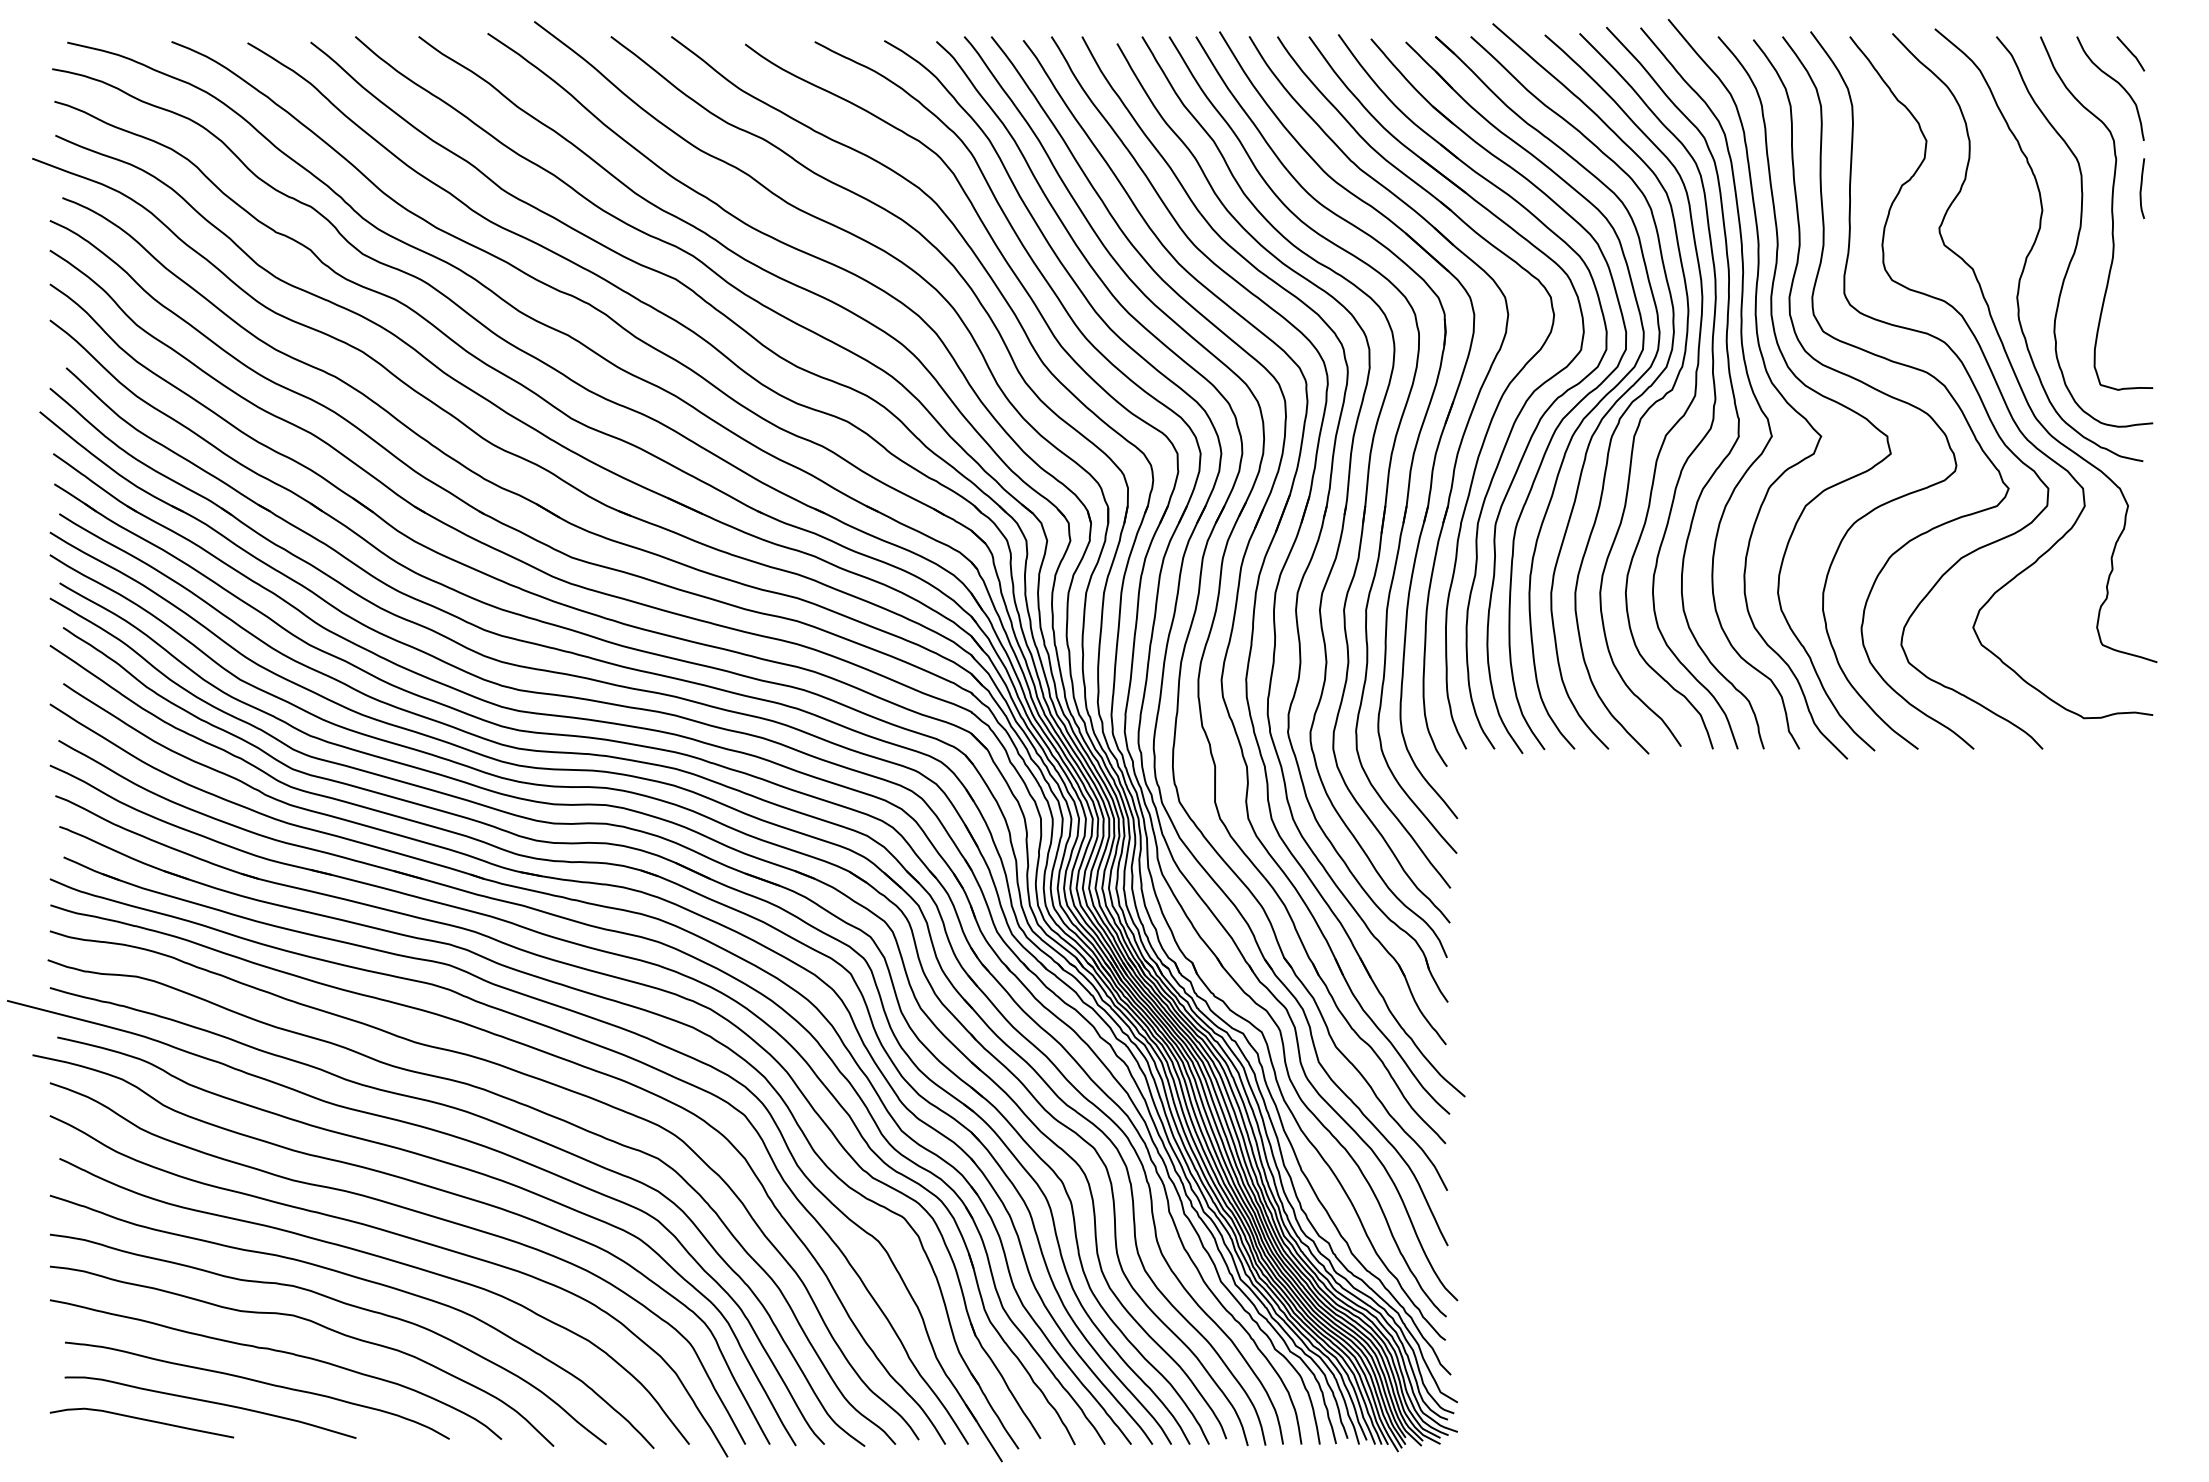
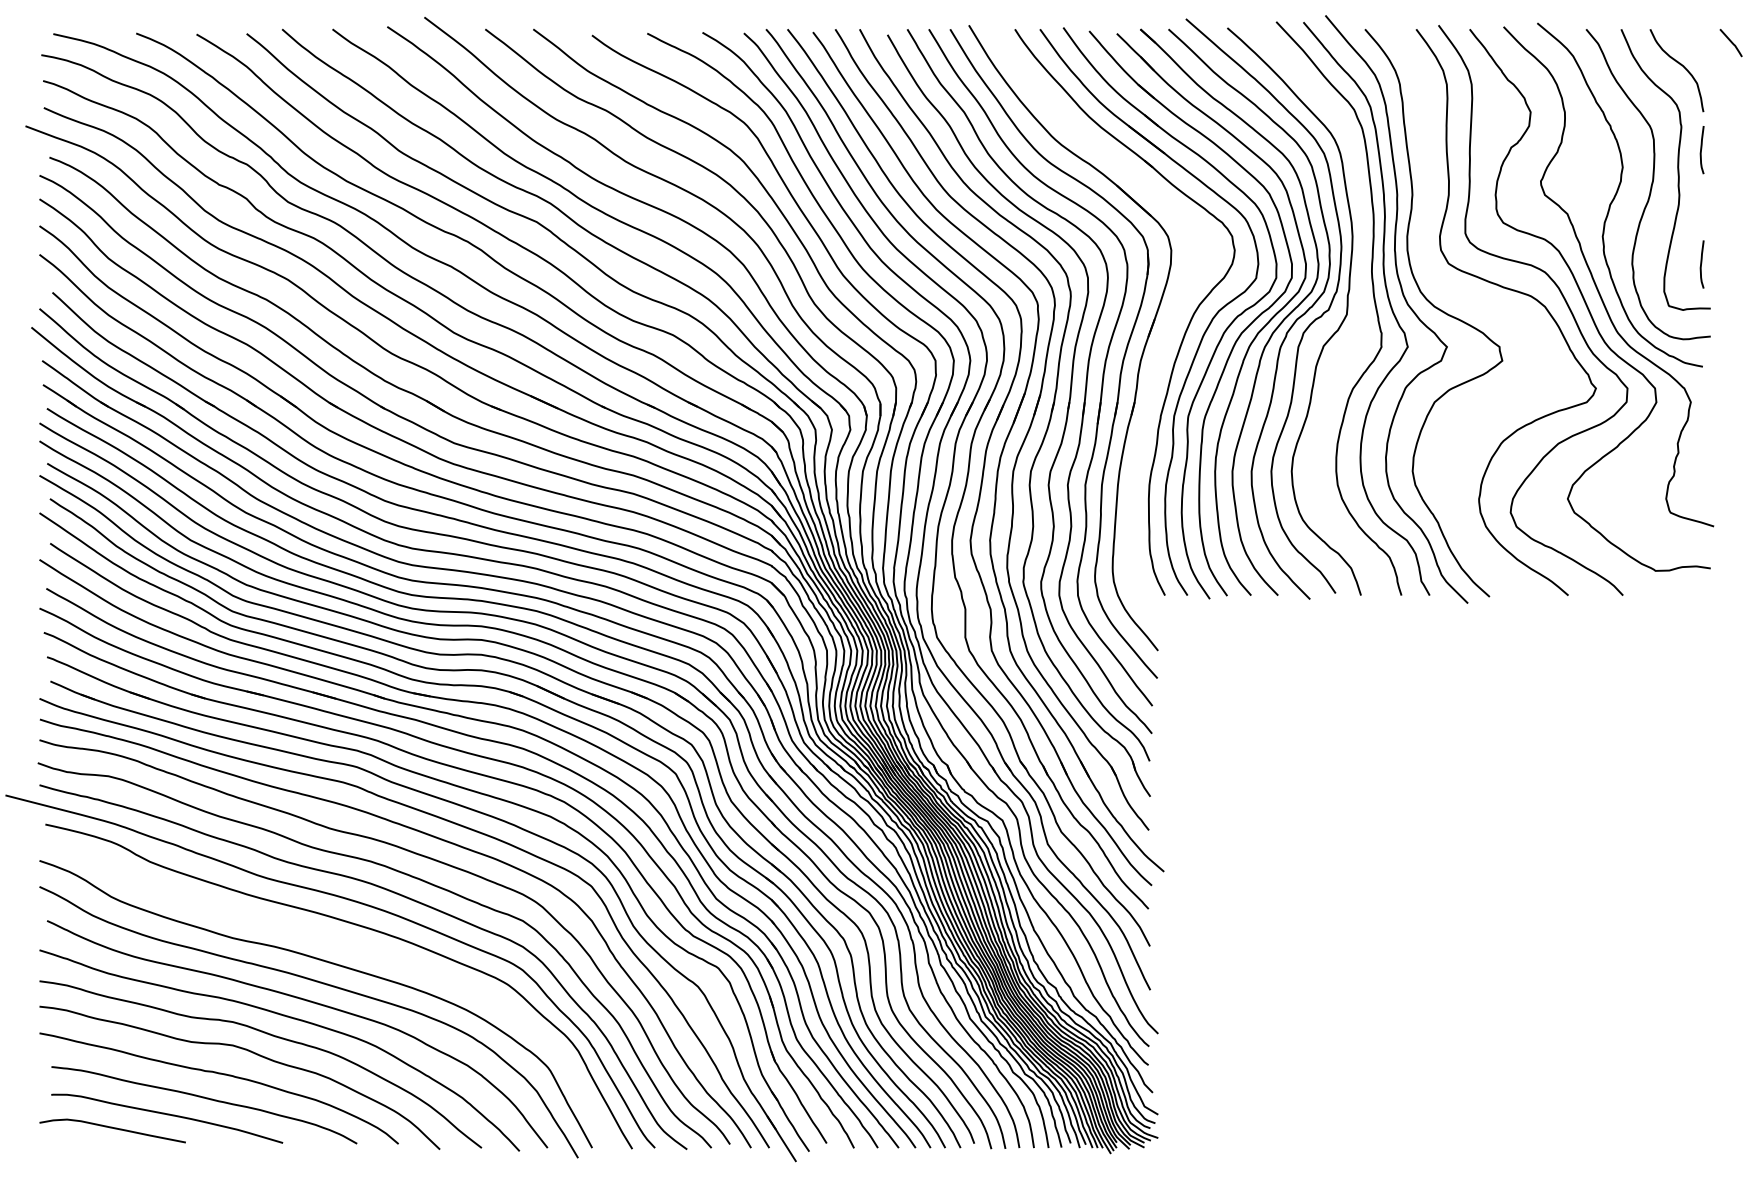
curve: (2130, 53) -> (1730, 42), moved
curve: (2141, 332) -> (1701, 264), added
curve: (1860, 382) -> (1478, 304), removed
curve: (1713, 390) -> (1361, 310), removed
part: (1463, 431) -> (1162, 343), removed
curve: (418, 1184) -> (332, 941), removed

